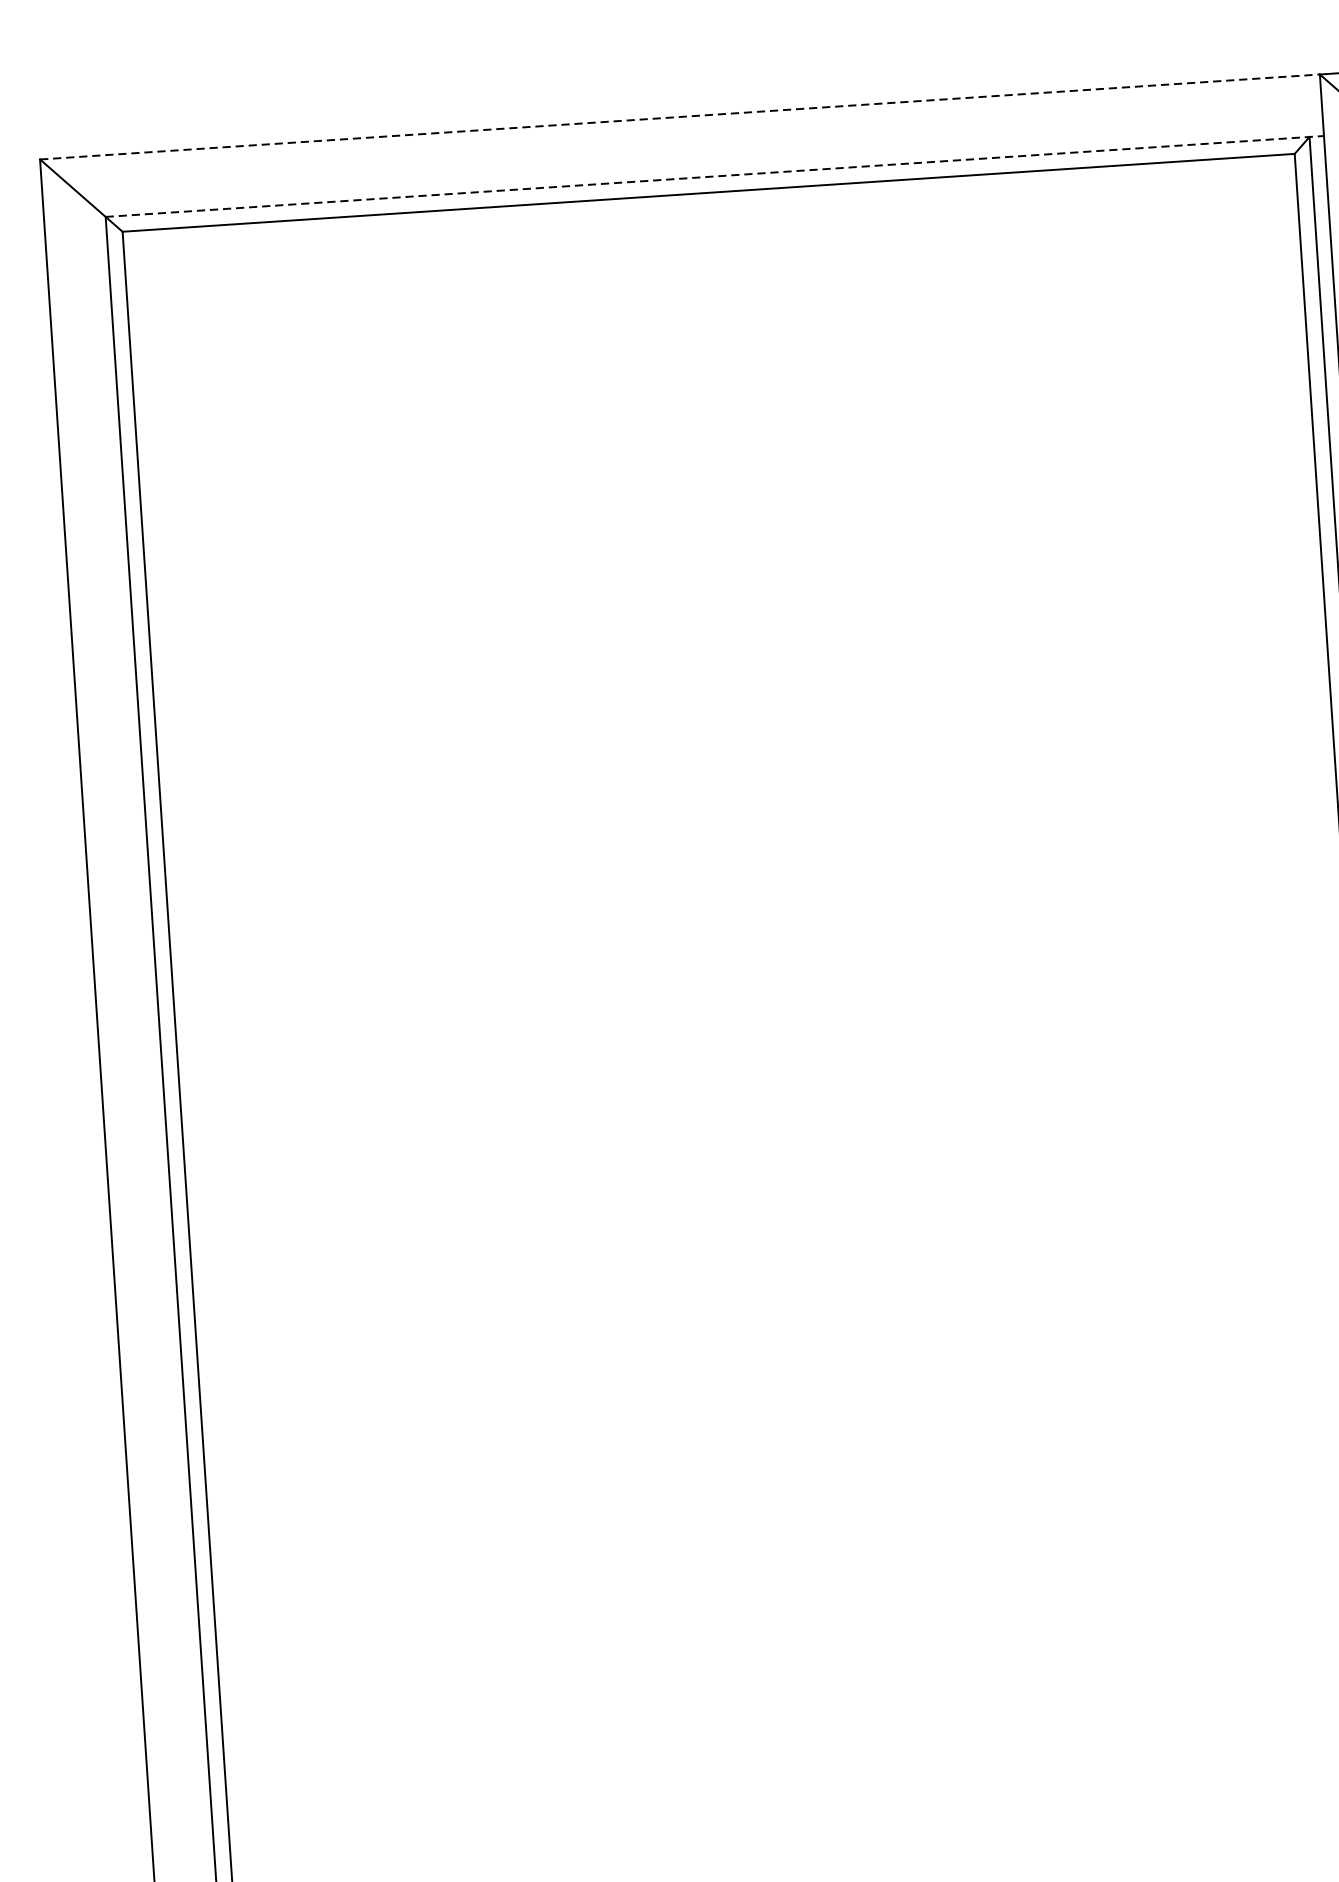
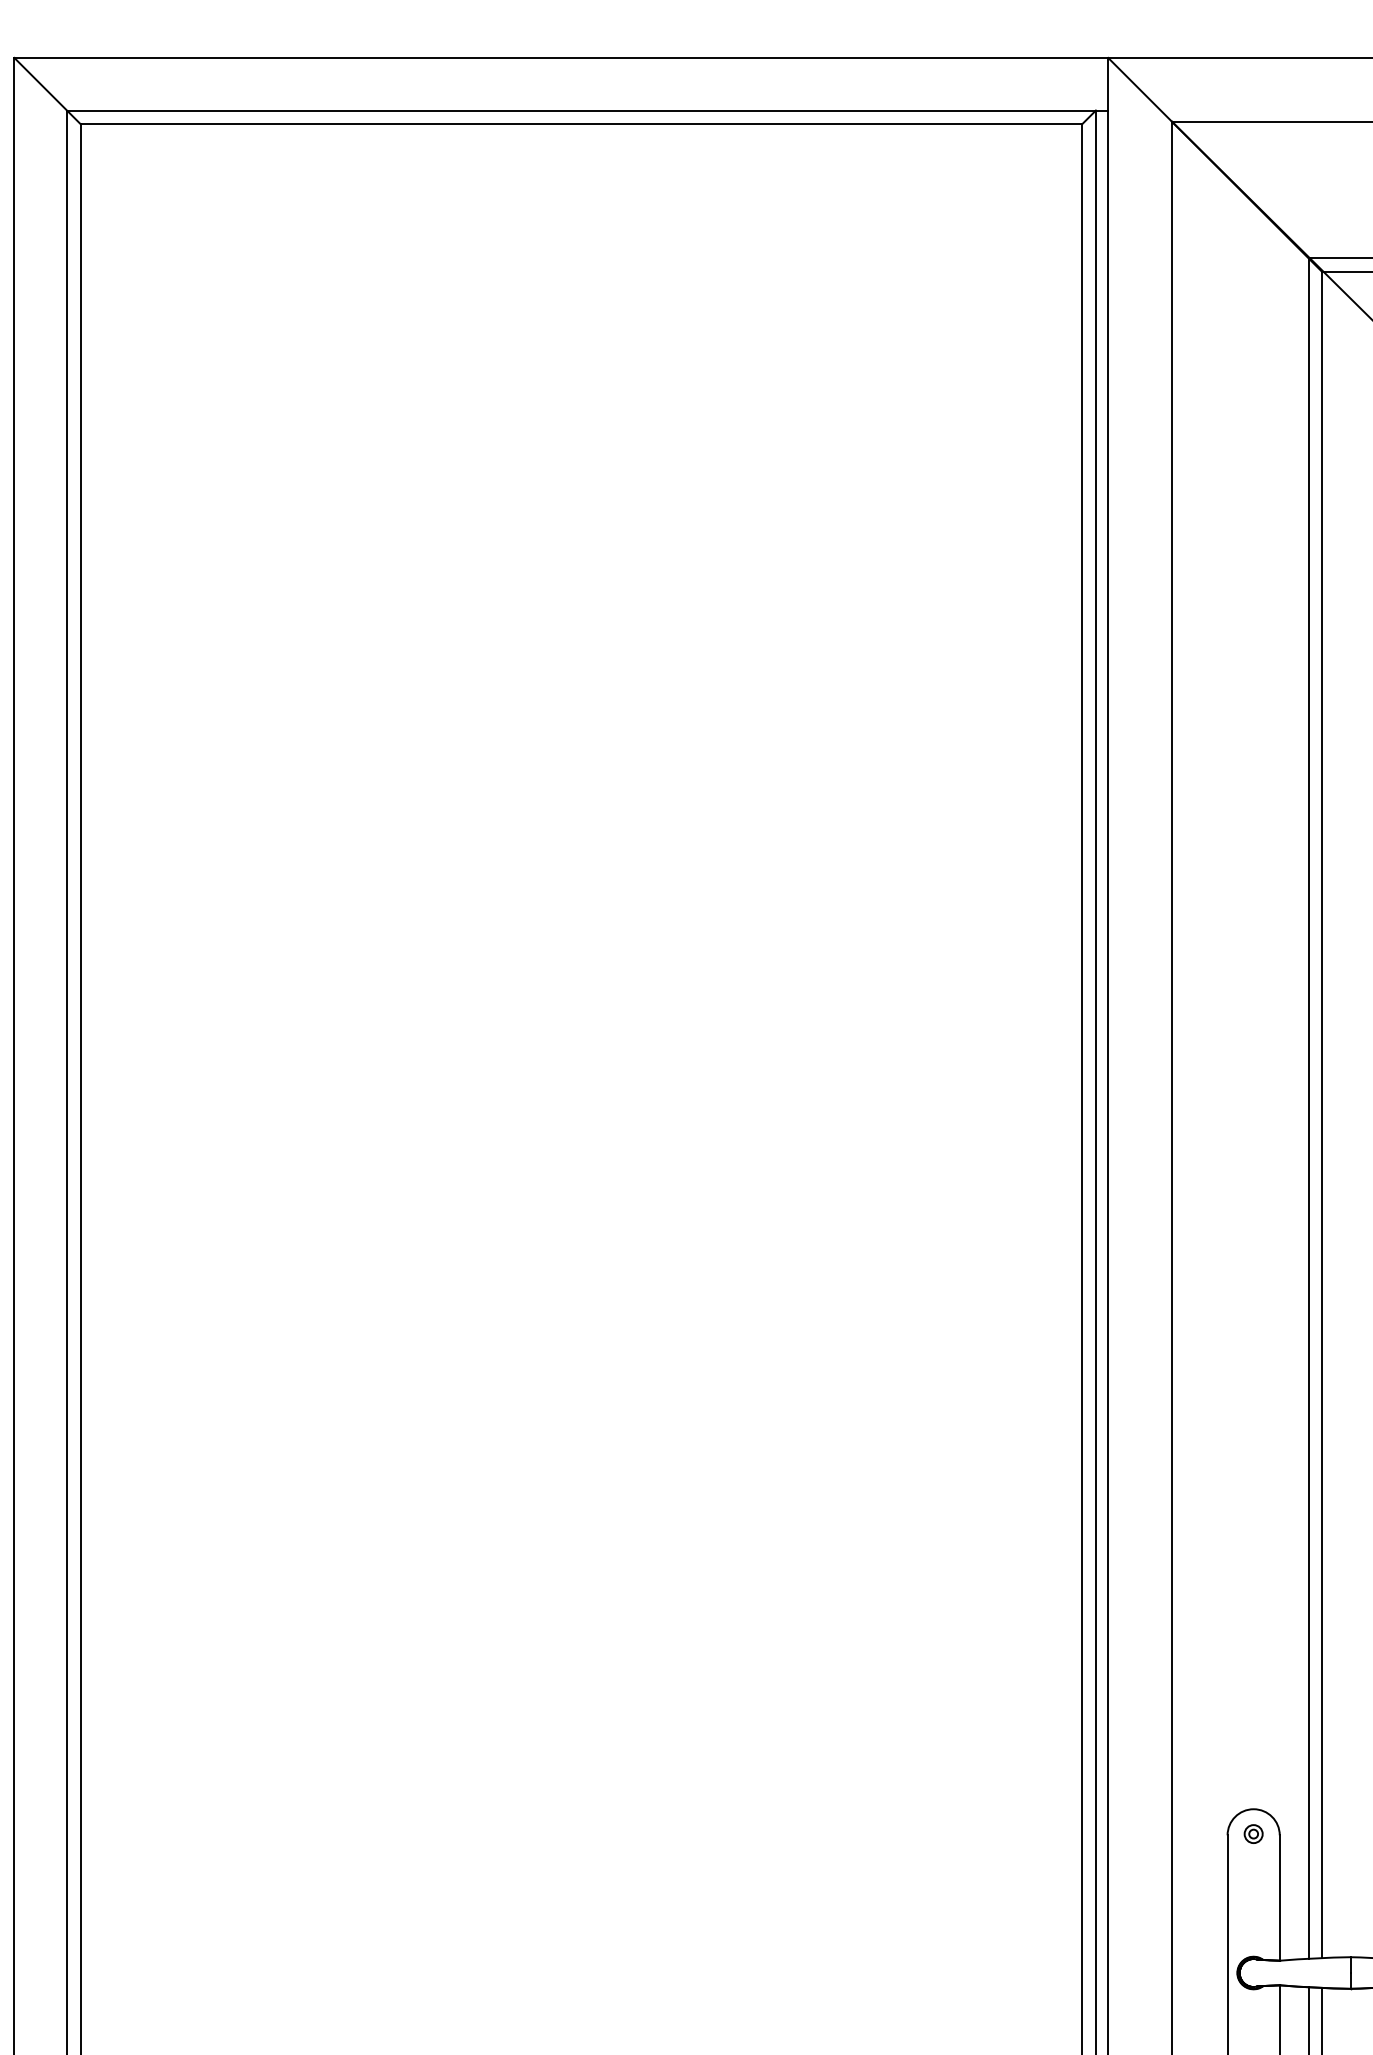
line: (680, 116) -> (561, 57), dashed -> solid
line: (714, 176) -> (587, 110), dashed -> solid

